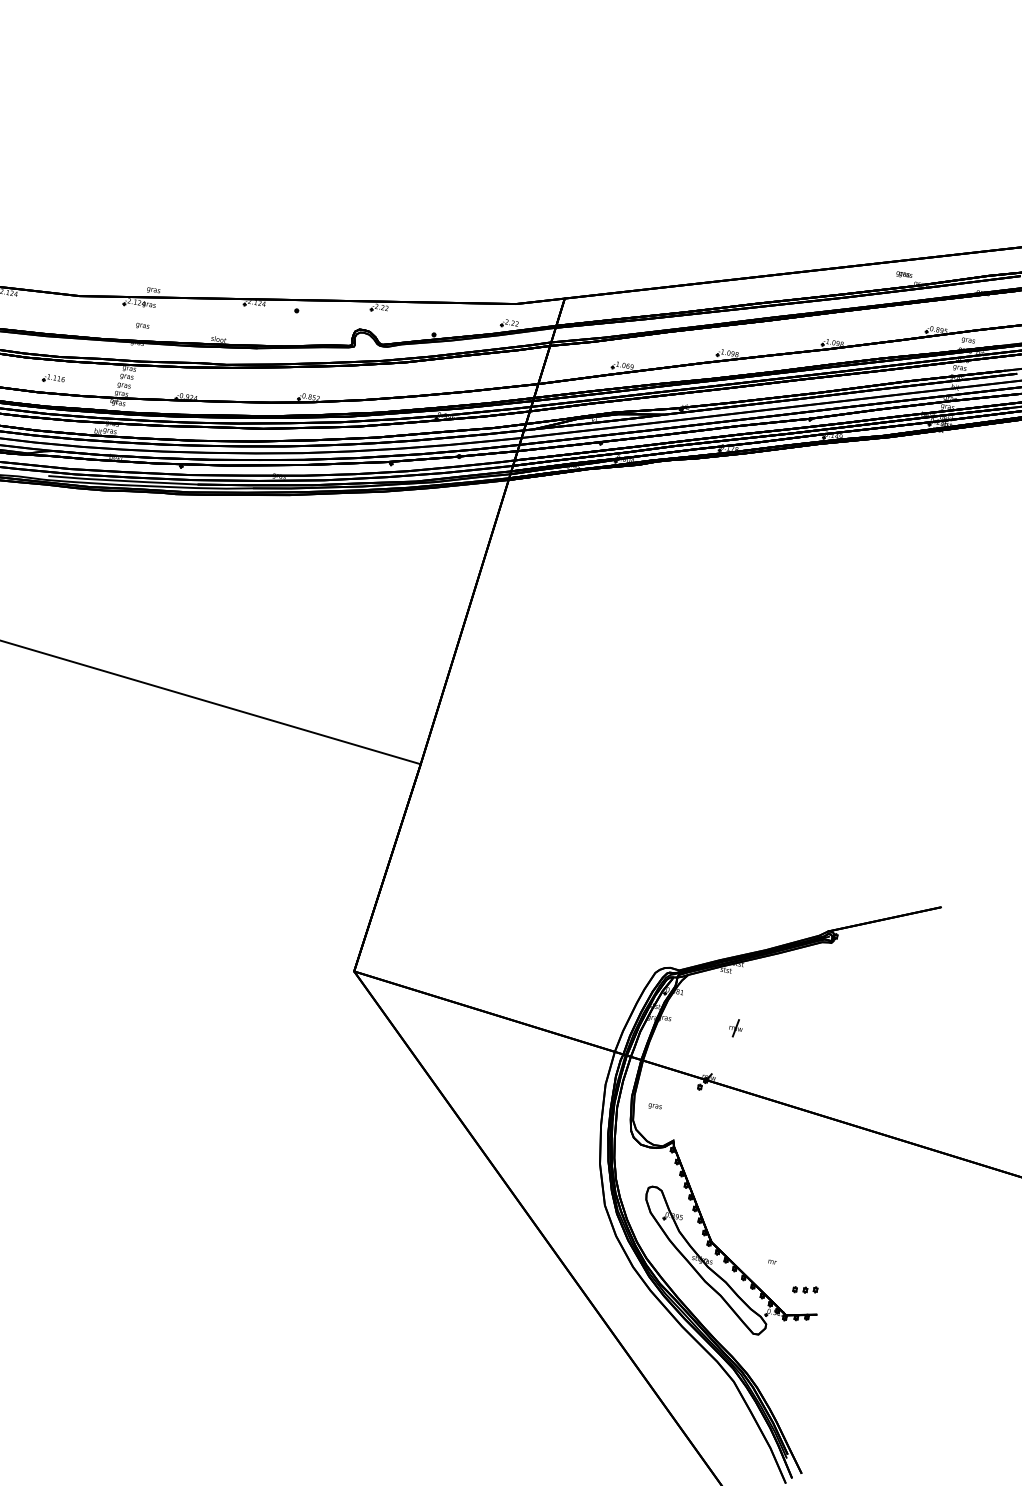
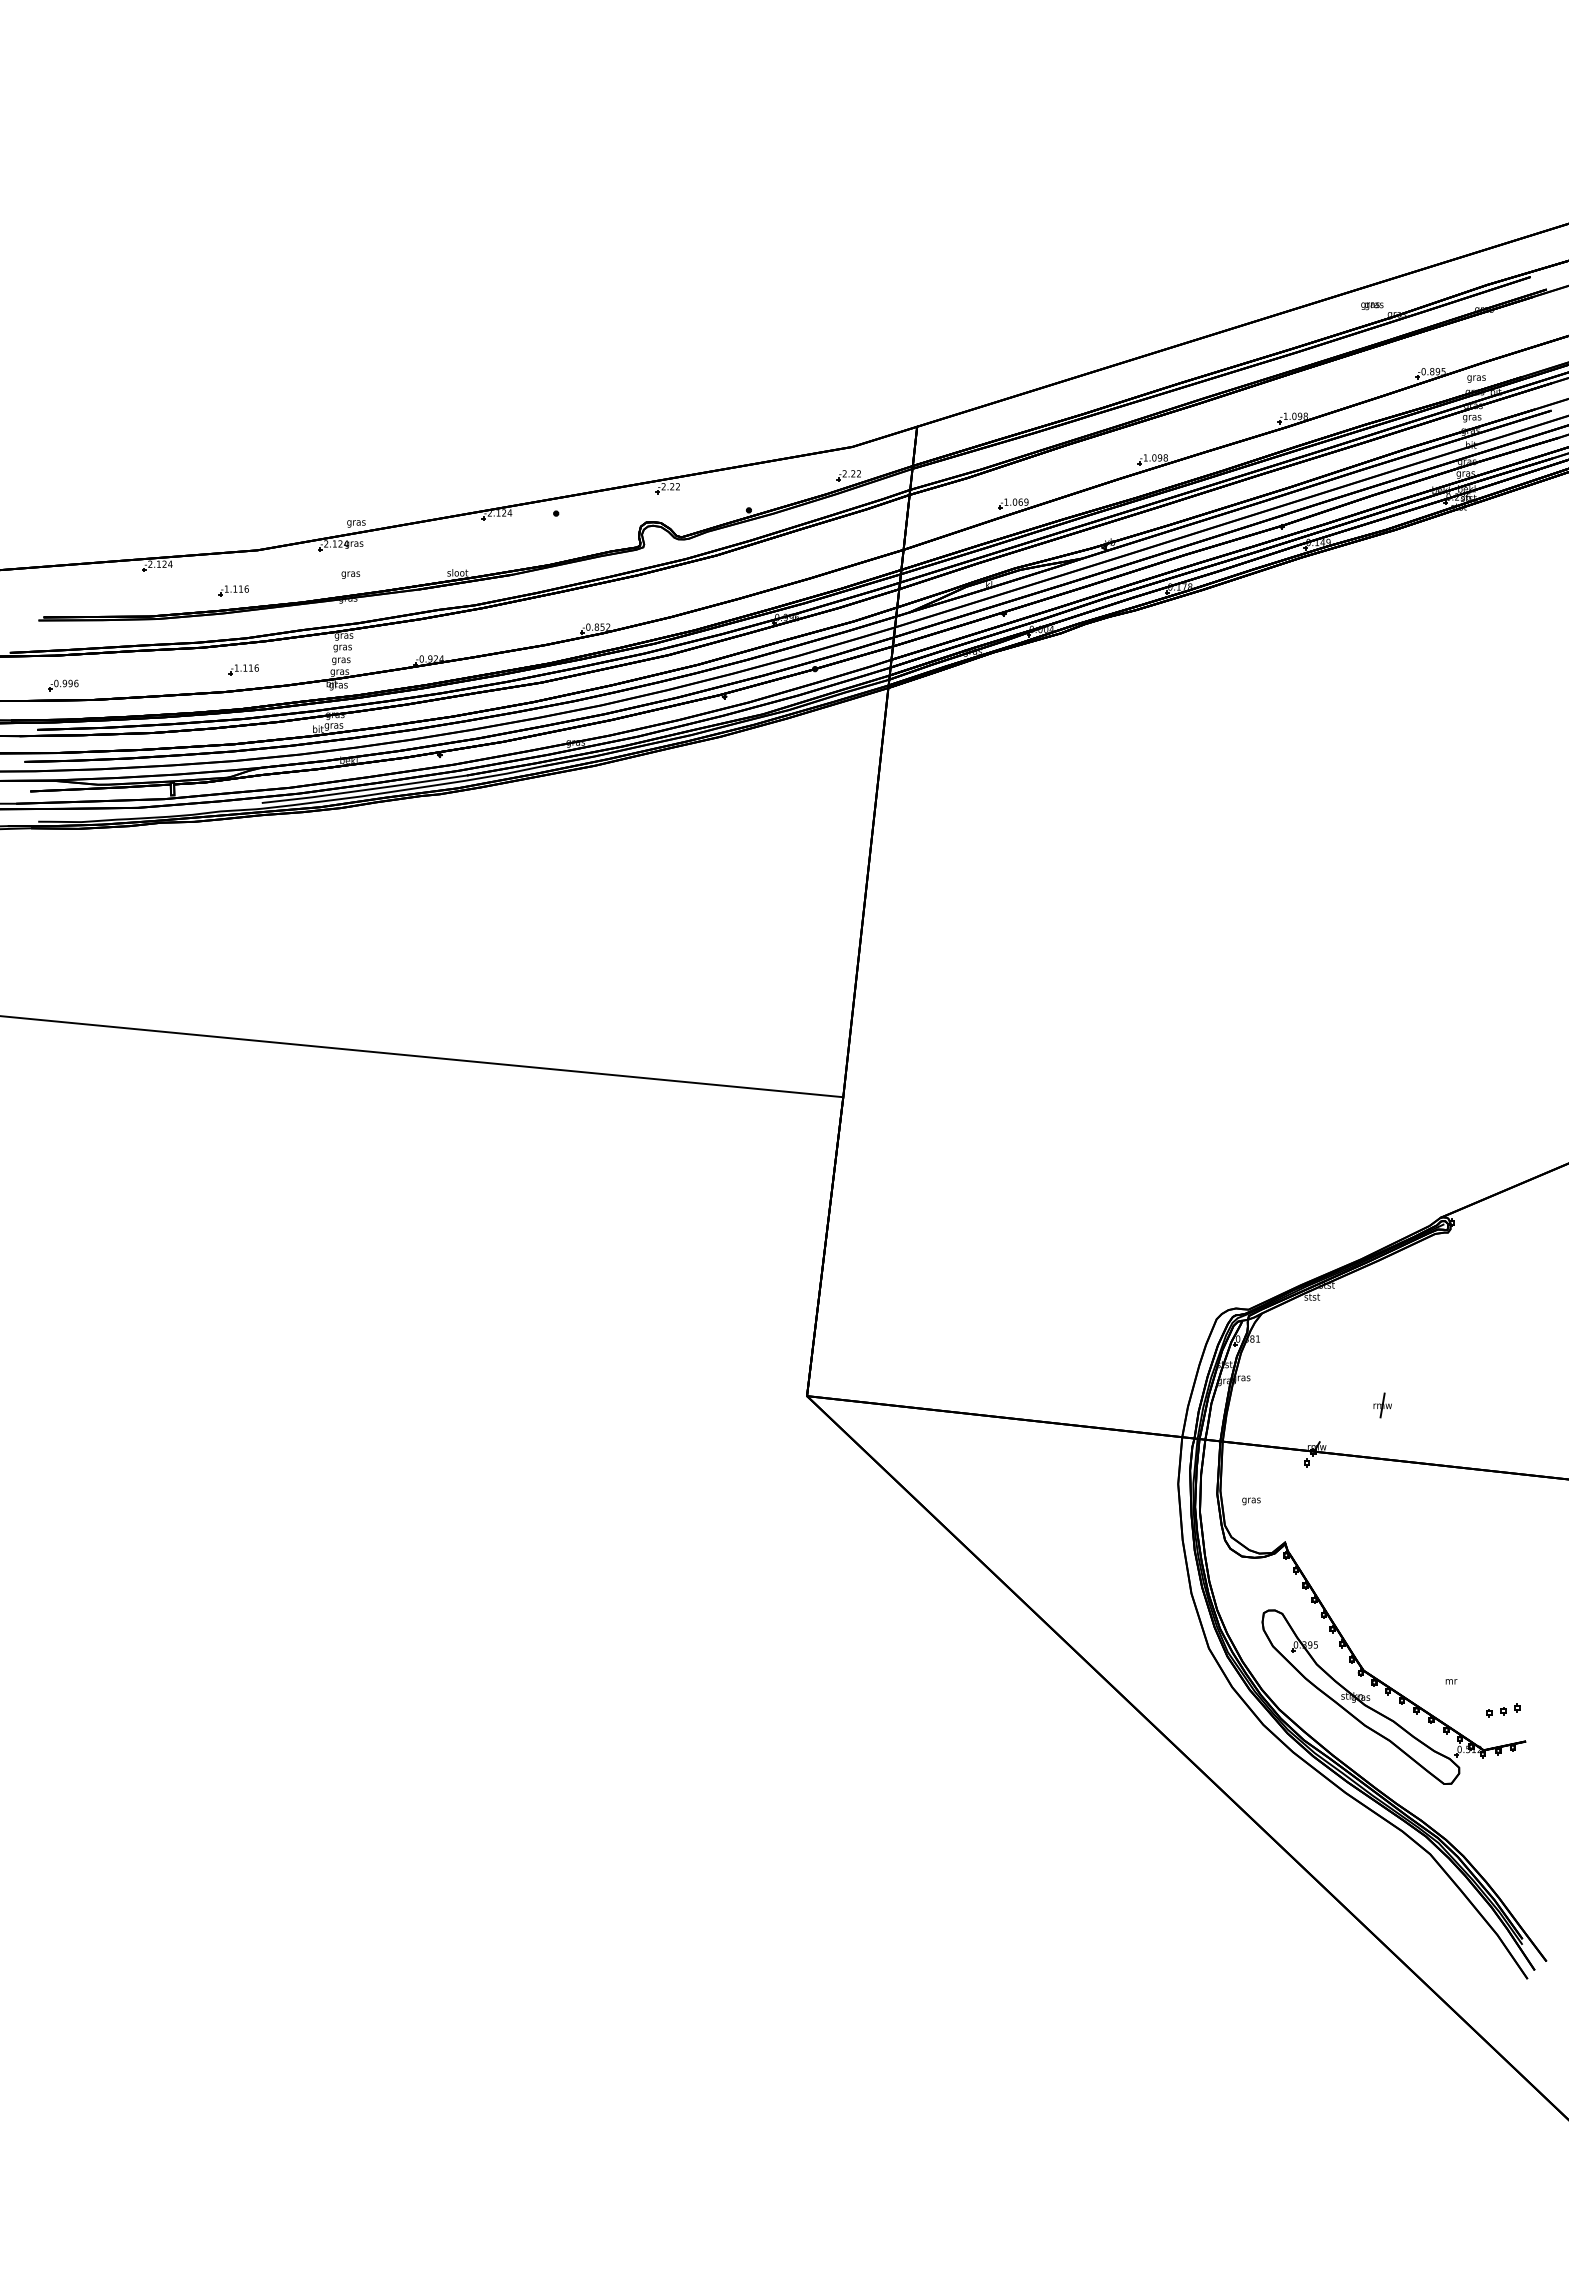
part: (57, 321) -> (233, 590), added
part: (735, 1028) -> (1382, 1405), moved

